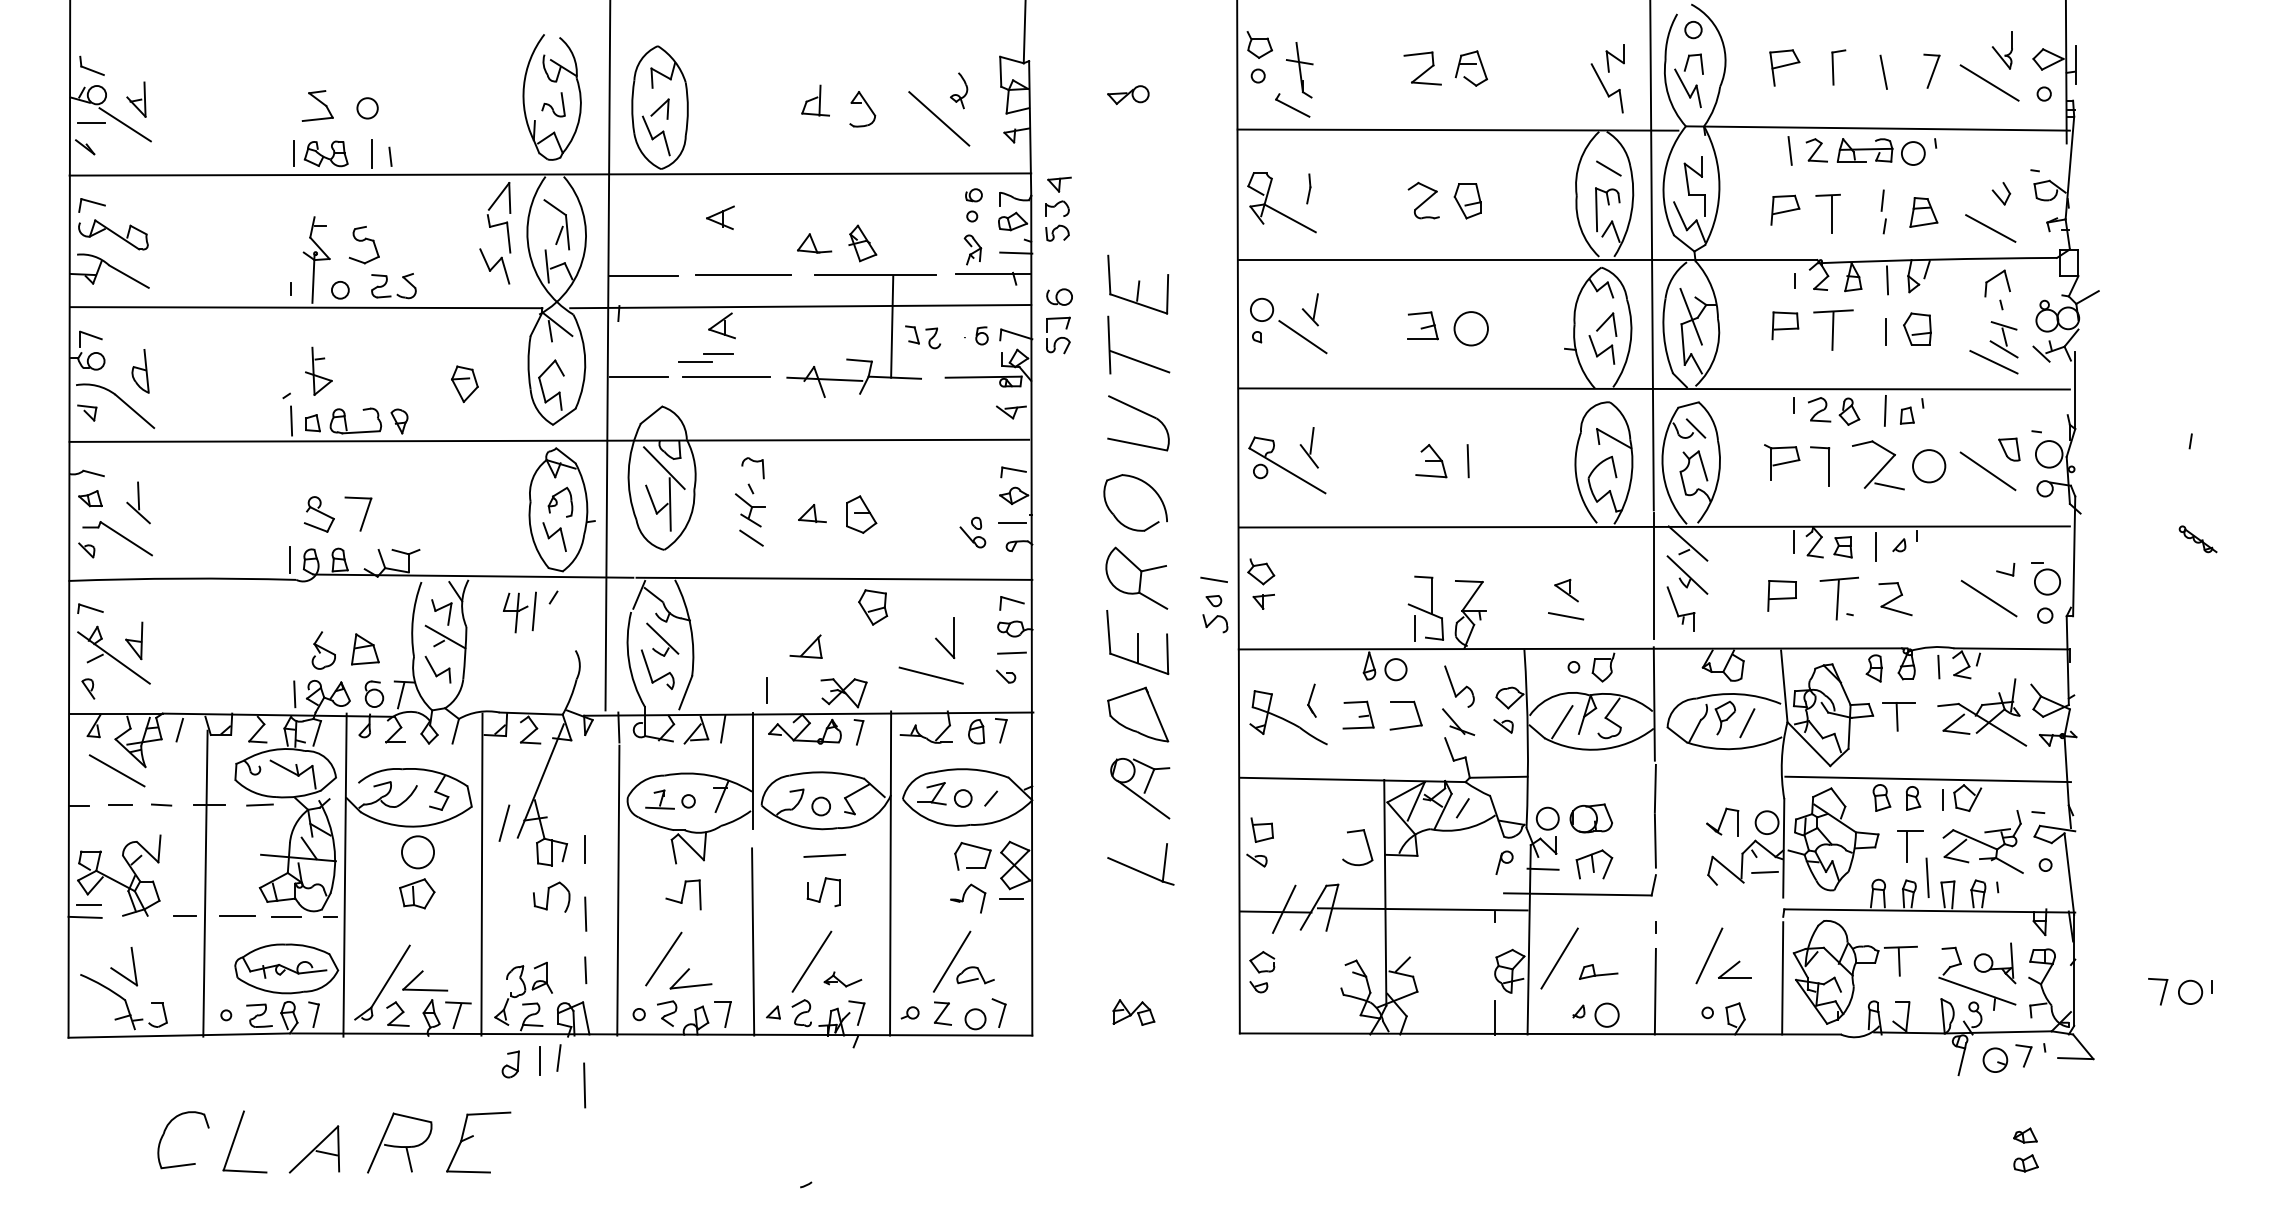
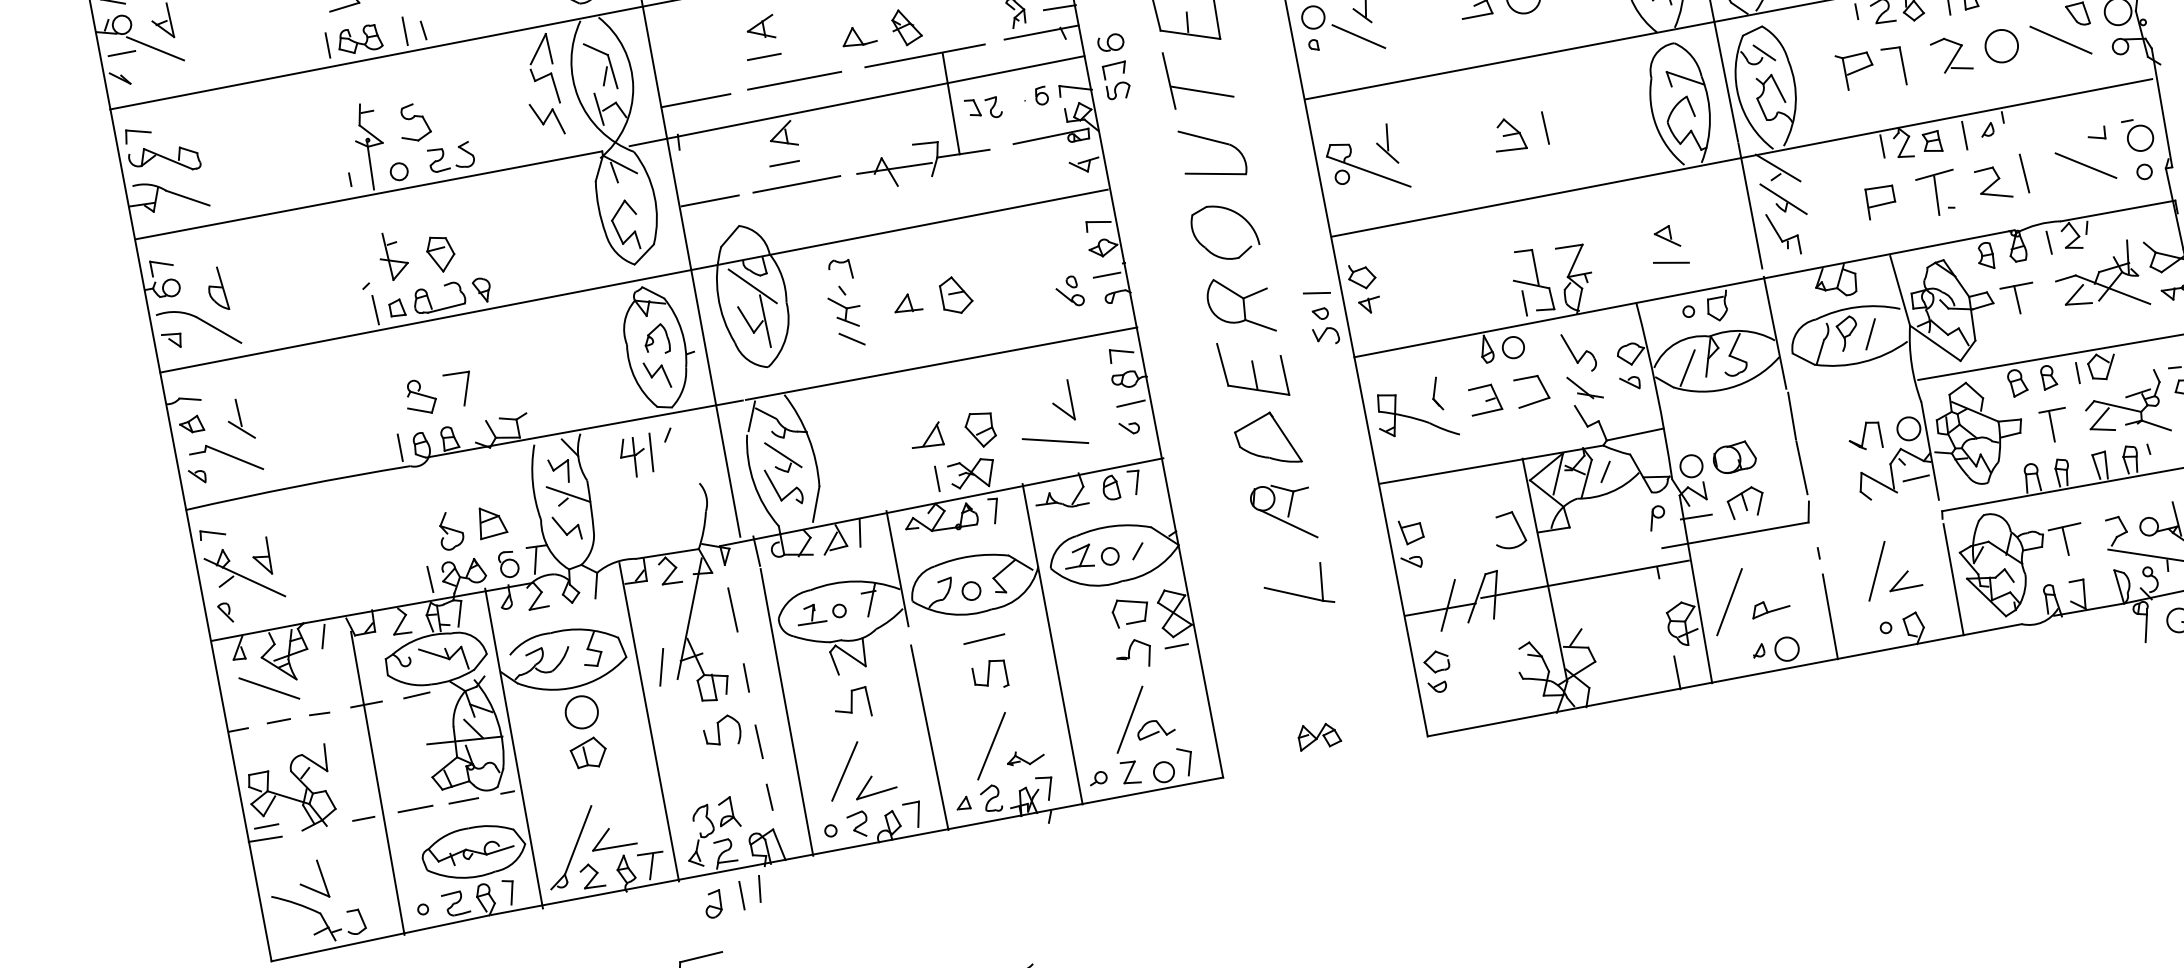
line: (695, 361) -> (764, 56), moved
part: (464, 384) -> (440, 254), moved
part: (1878, 465) -> (1951, 55), size x0.71
part: (873, 607) -> (980, 429), moved
line: (766, 690) -> (937, 478), moved
line: (1927, 877) -> (2024, 173), moved
line: (584, 1085) -> (732, 610), moved

